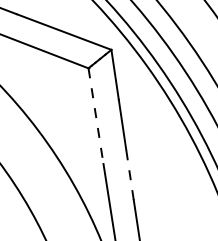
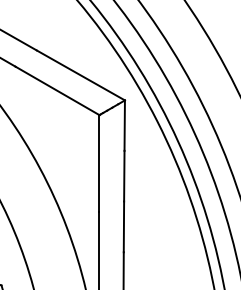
line: (96, 117) -> (99, 164), dashed -> solid
line: (129, 174) -> (123, 226), dashed -> solid

